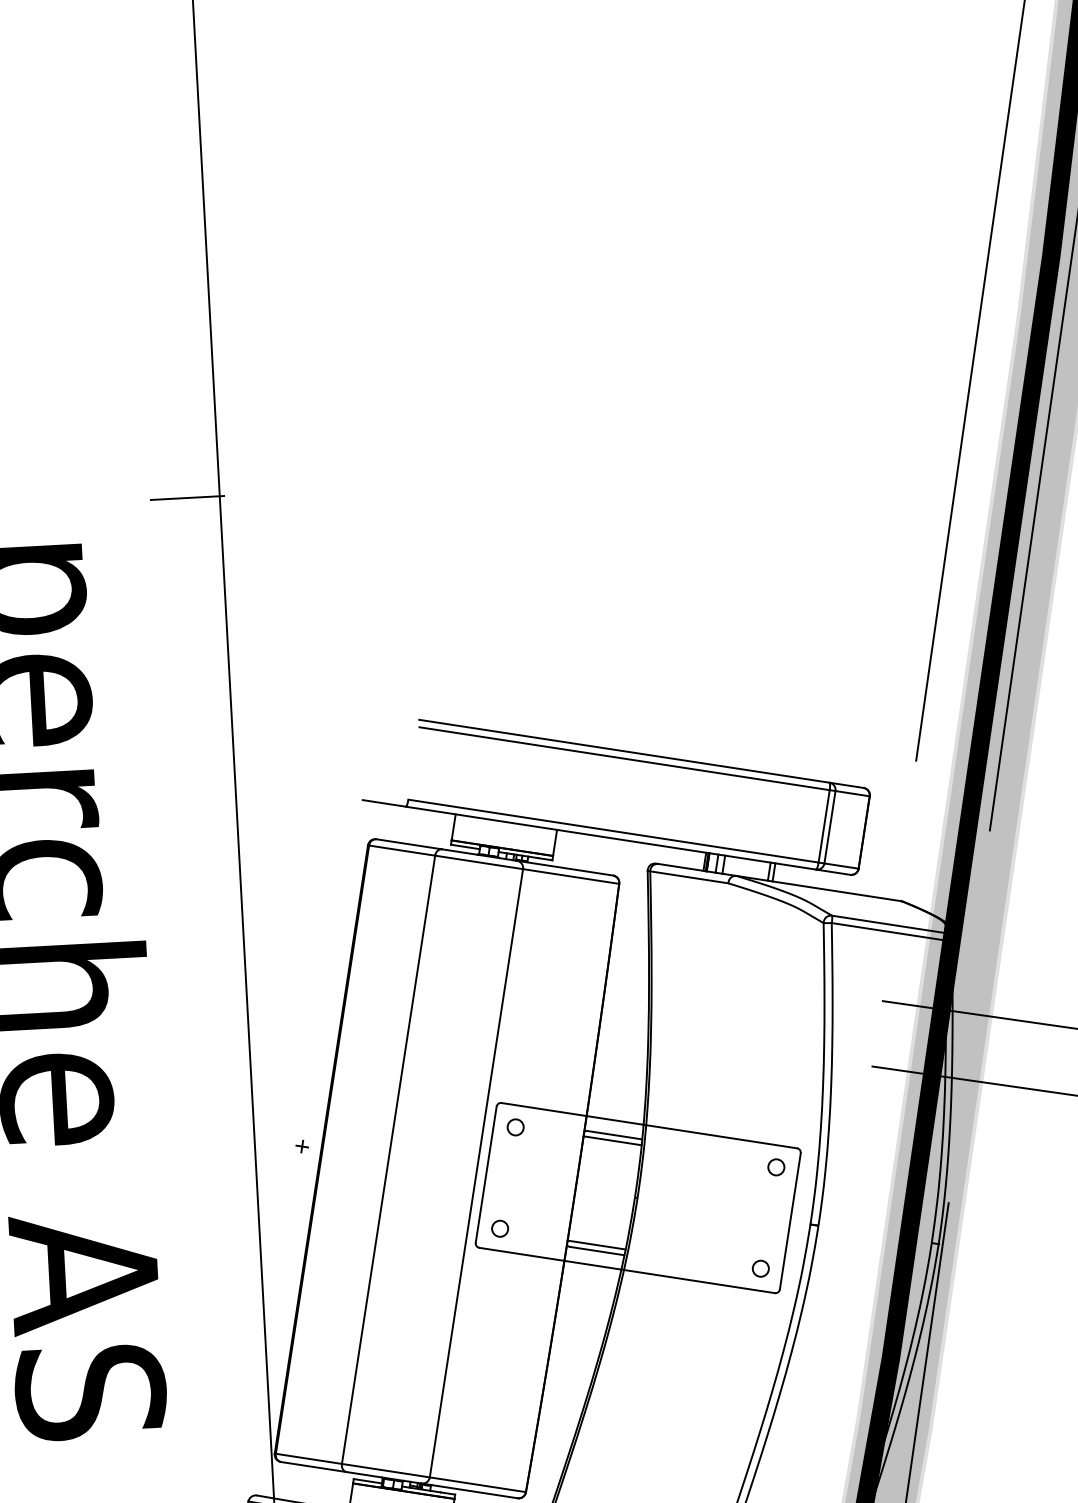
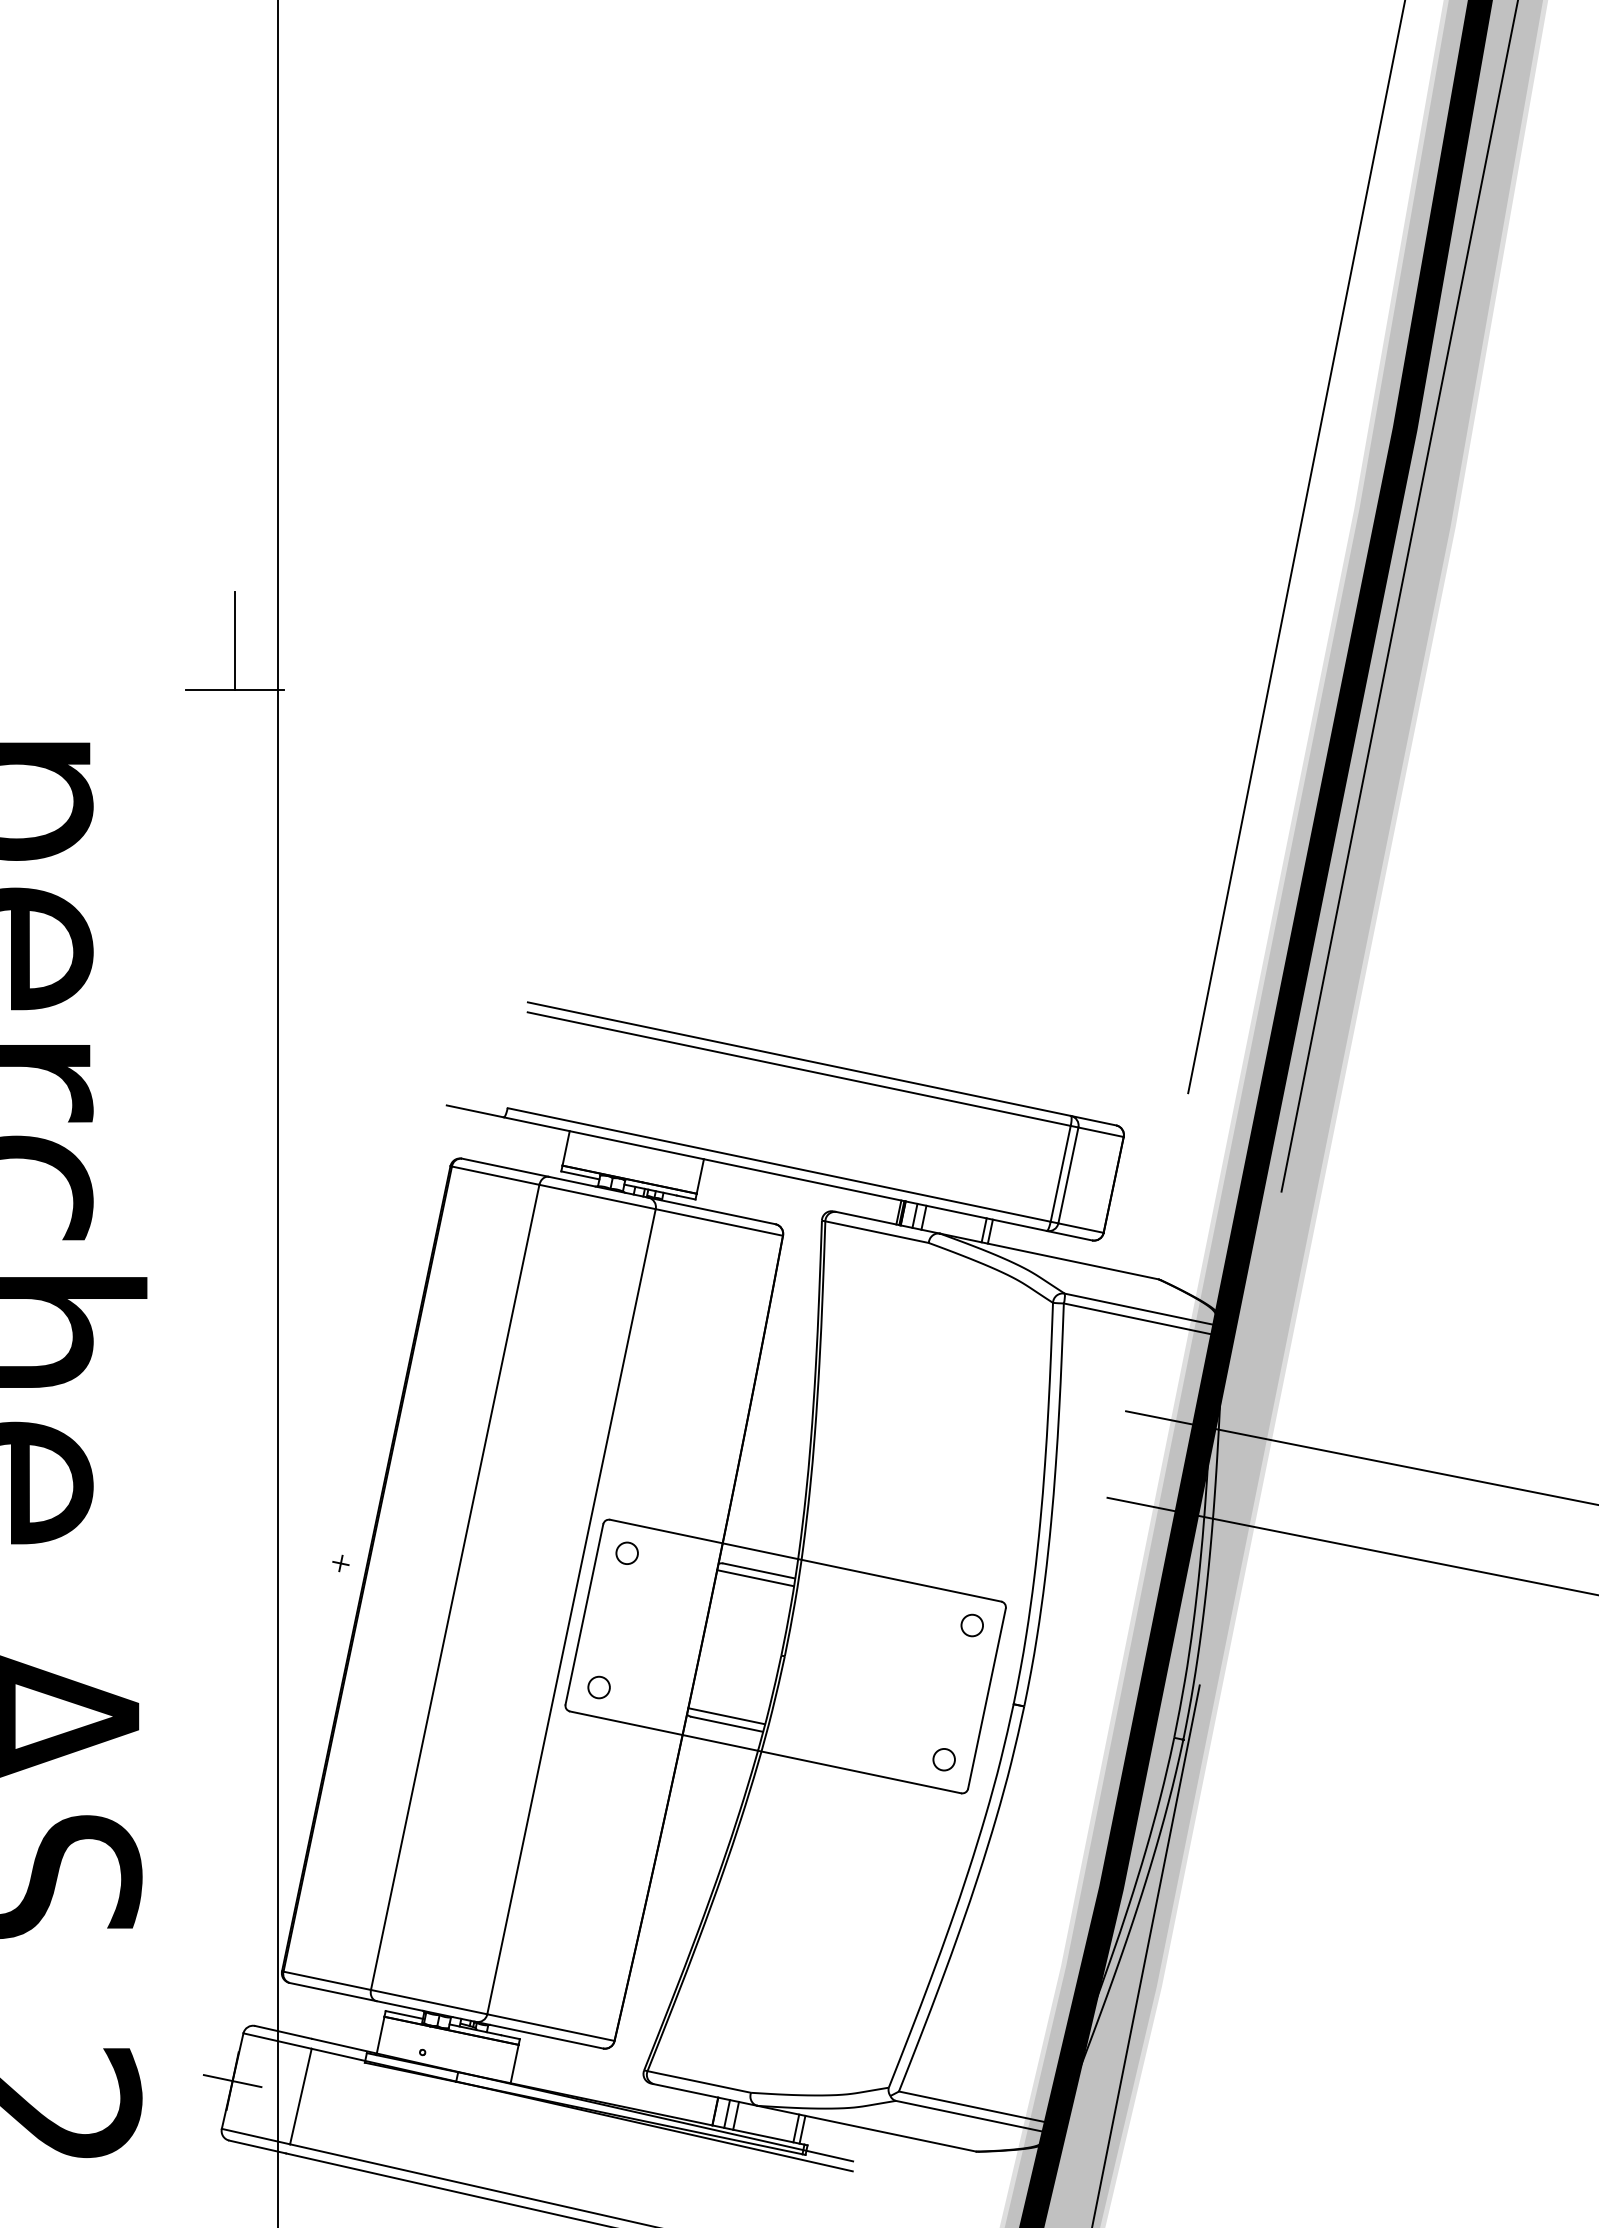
line: (185, 461) -> (234, 640), added

